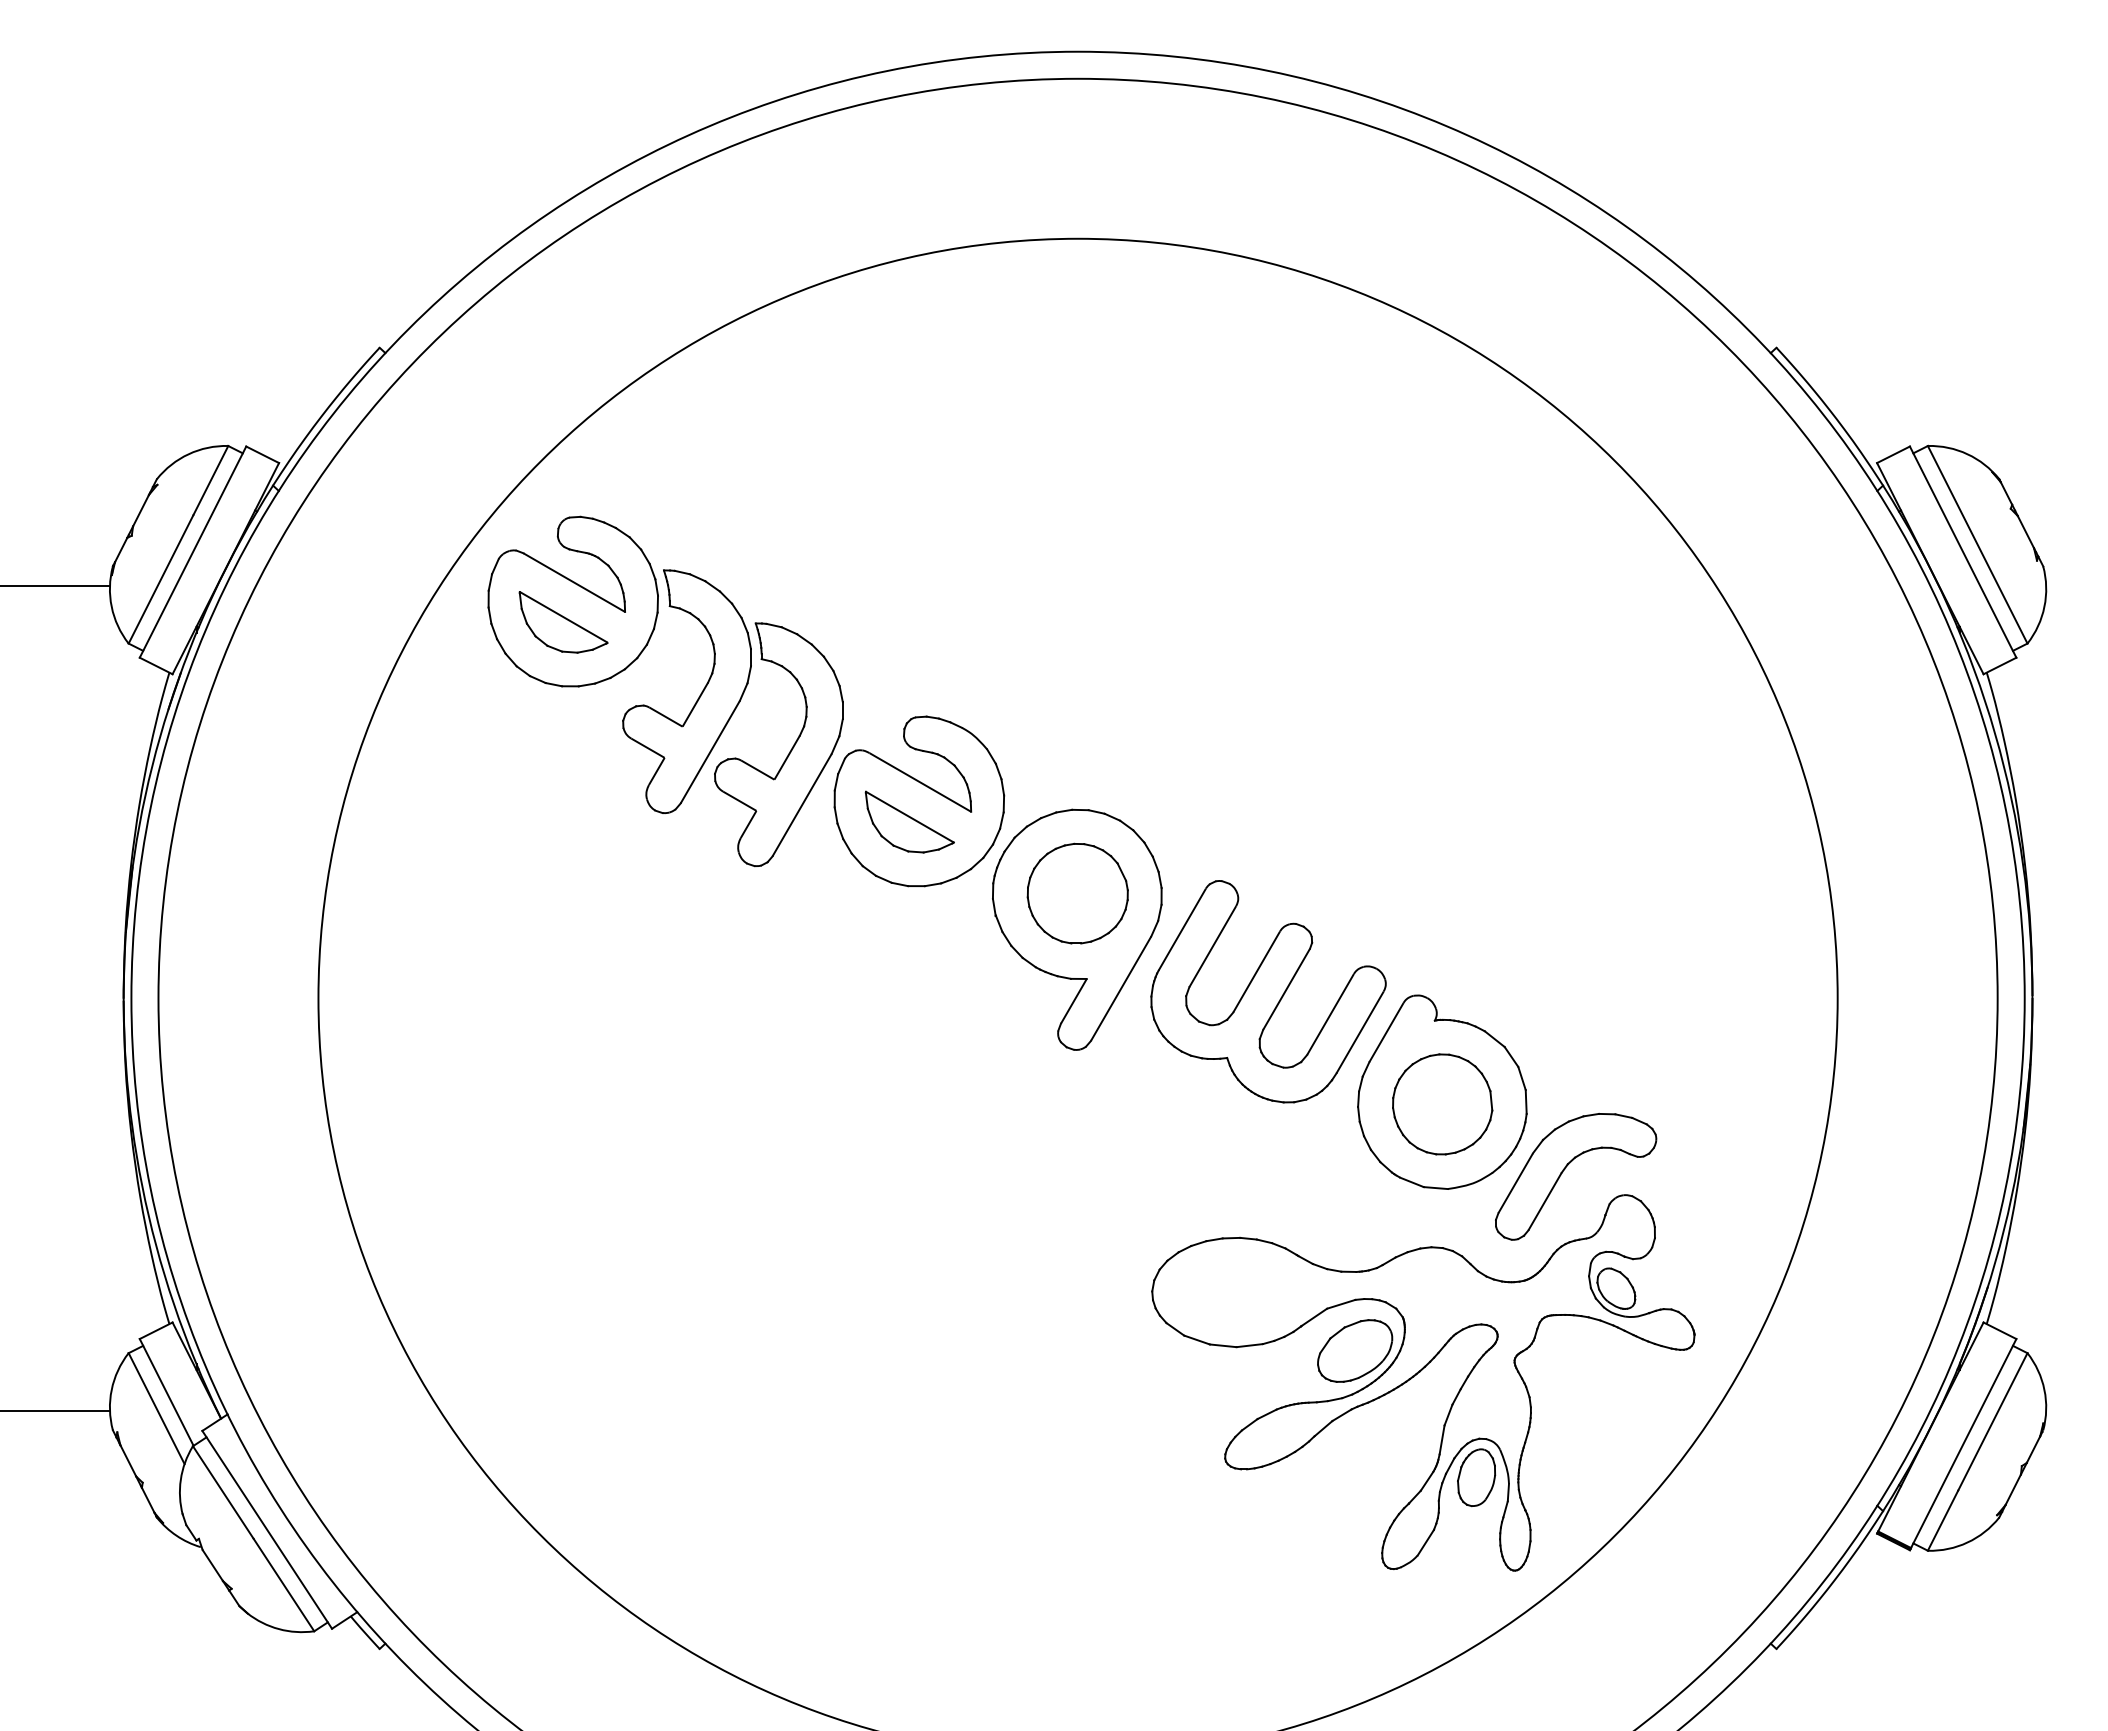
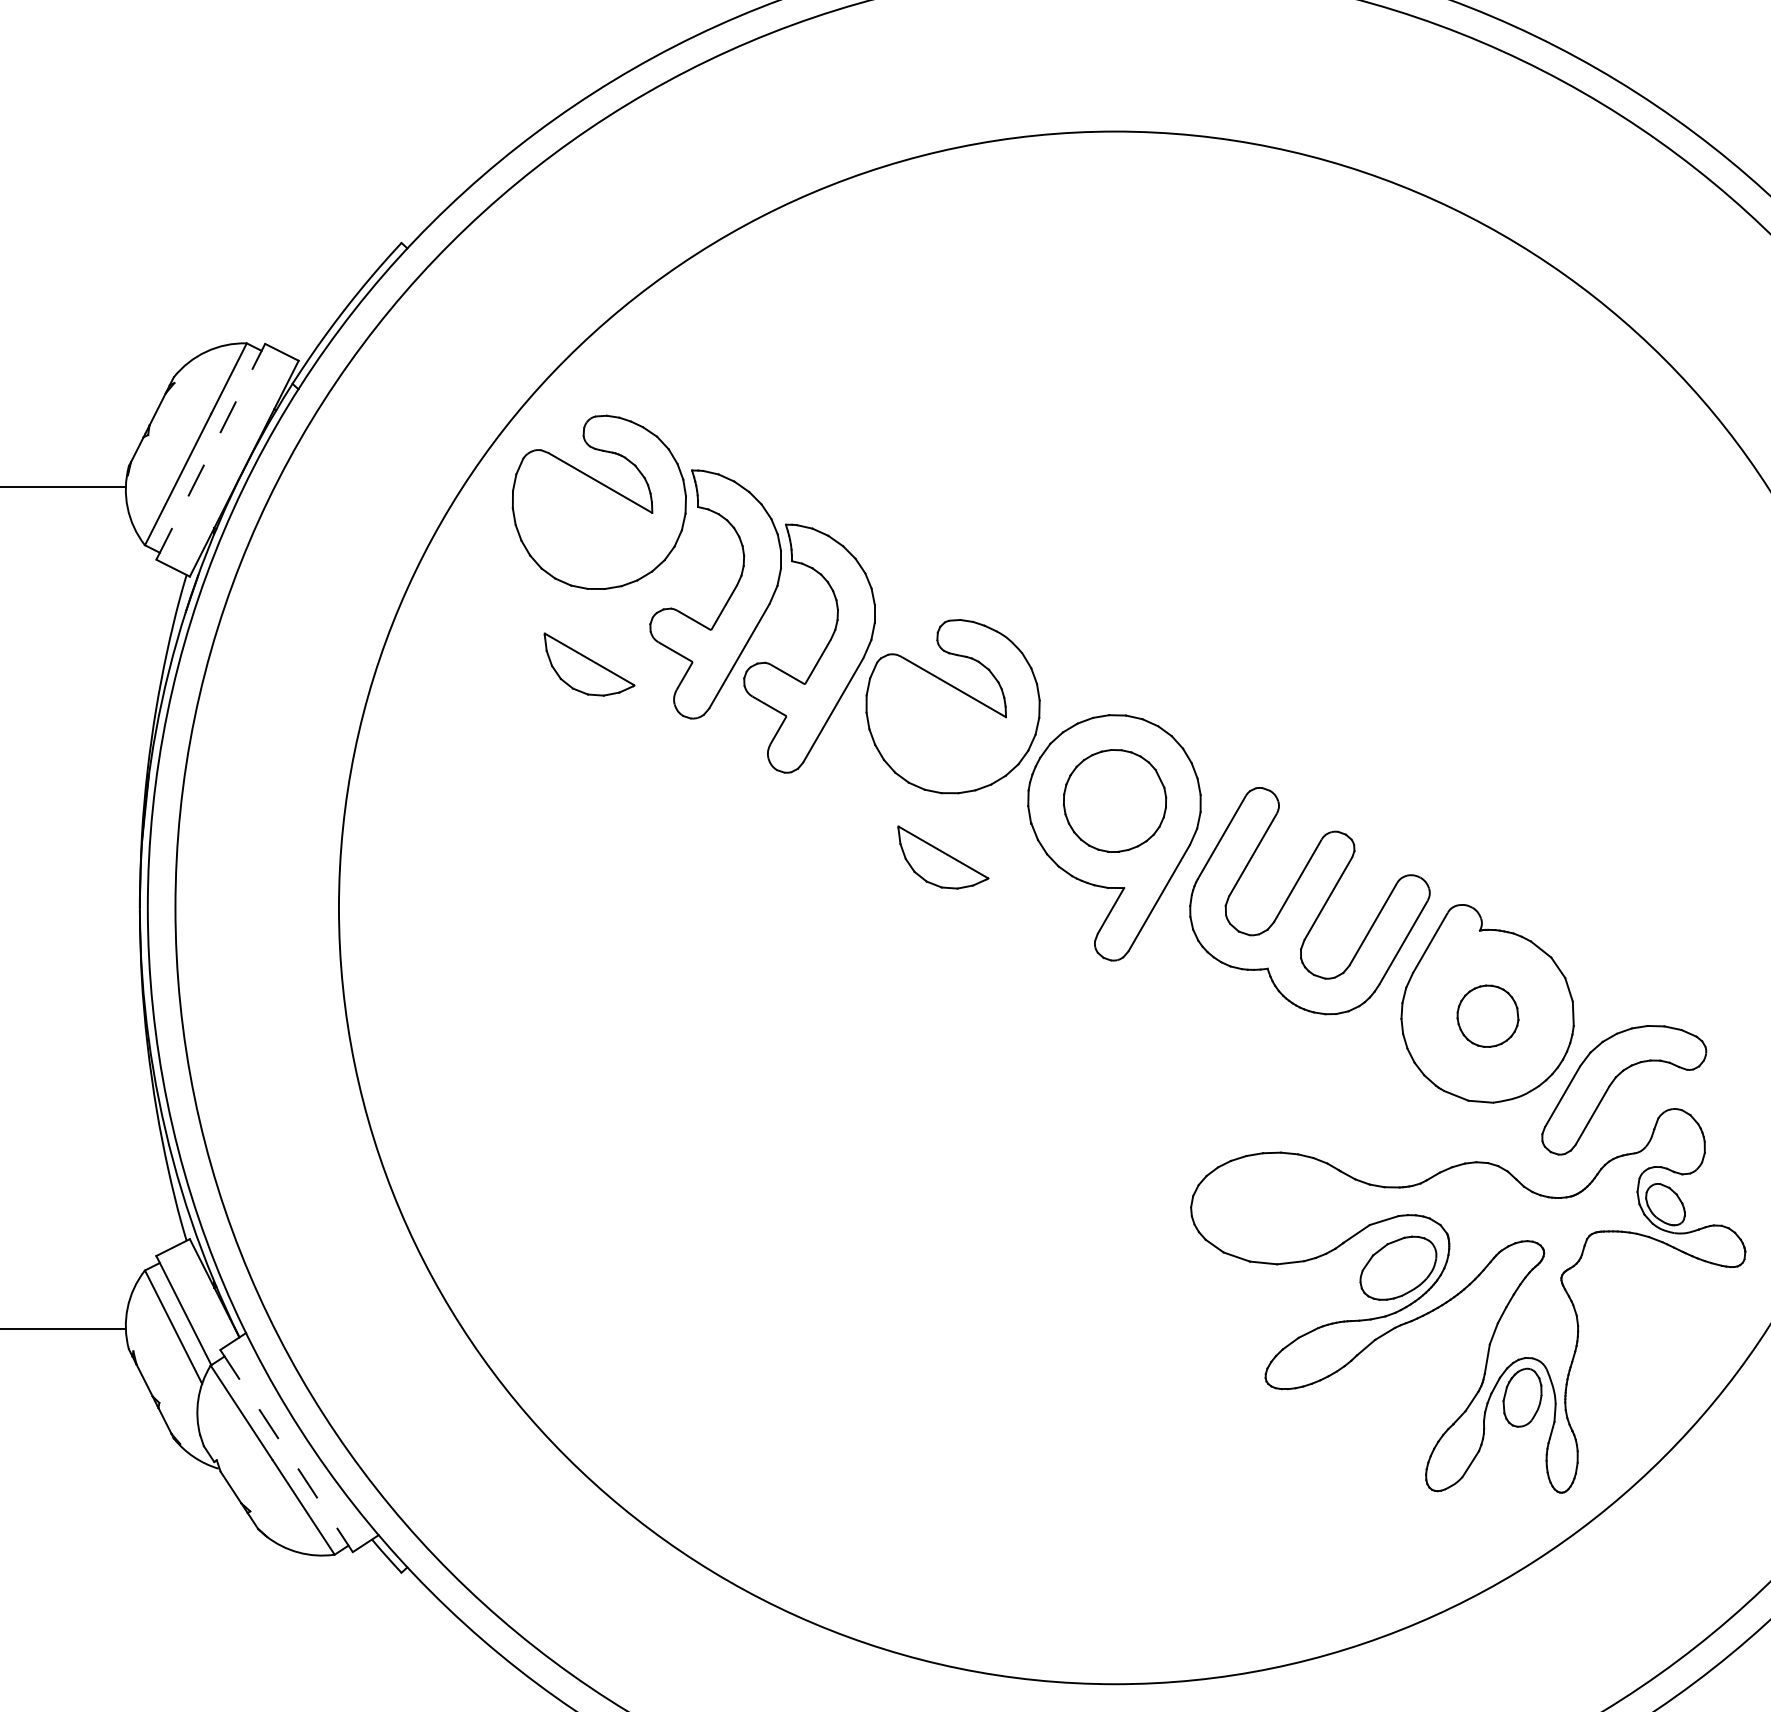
line: (193, 551) -> (211, 451), solid -> dashed
part: (563, 622) -> (589, 664), moved
part: (909, 821) -> (943, 856), moved
part: (1442, 1104) -> (1487, 1016), size x0.6
line: (267, 1530) -> (286, 1451), solid -> dashed

